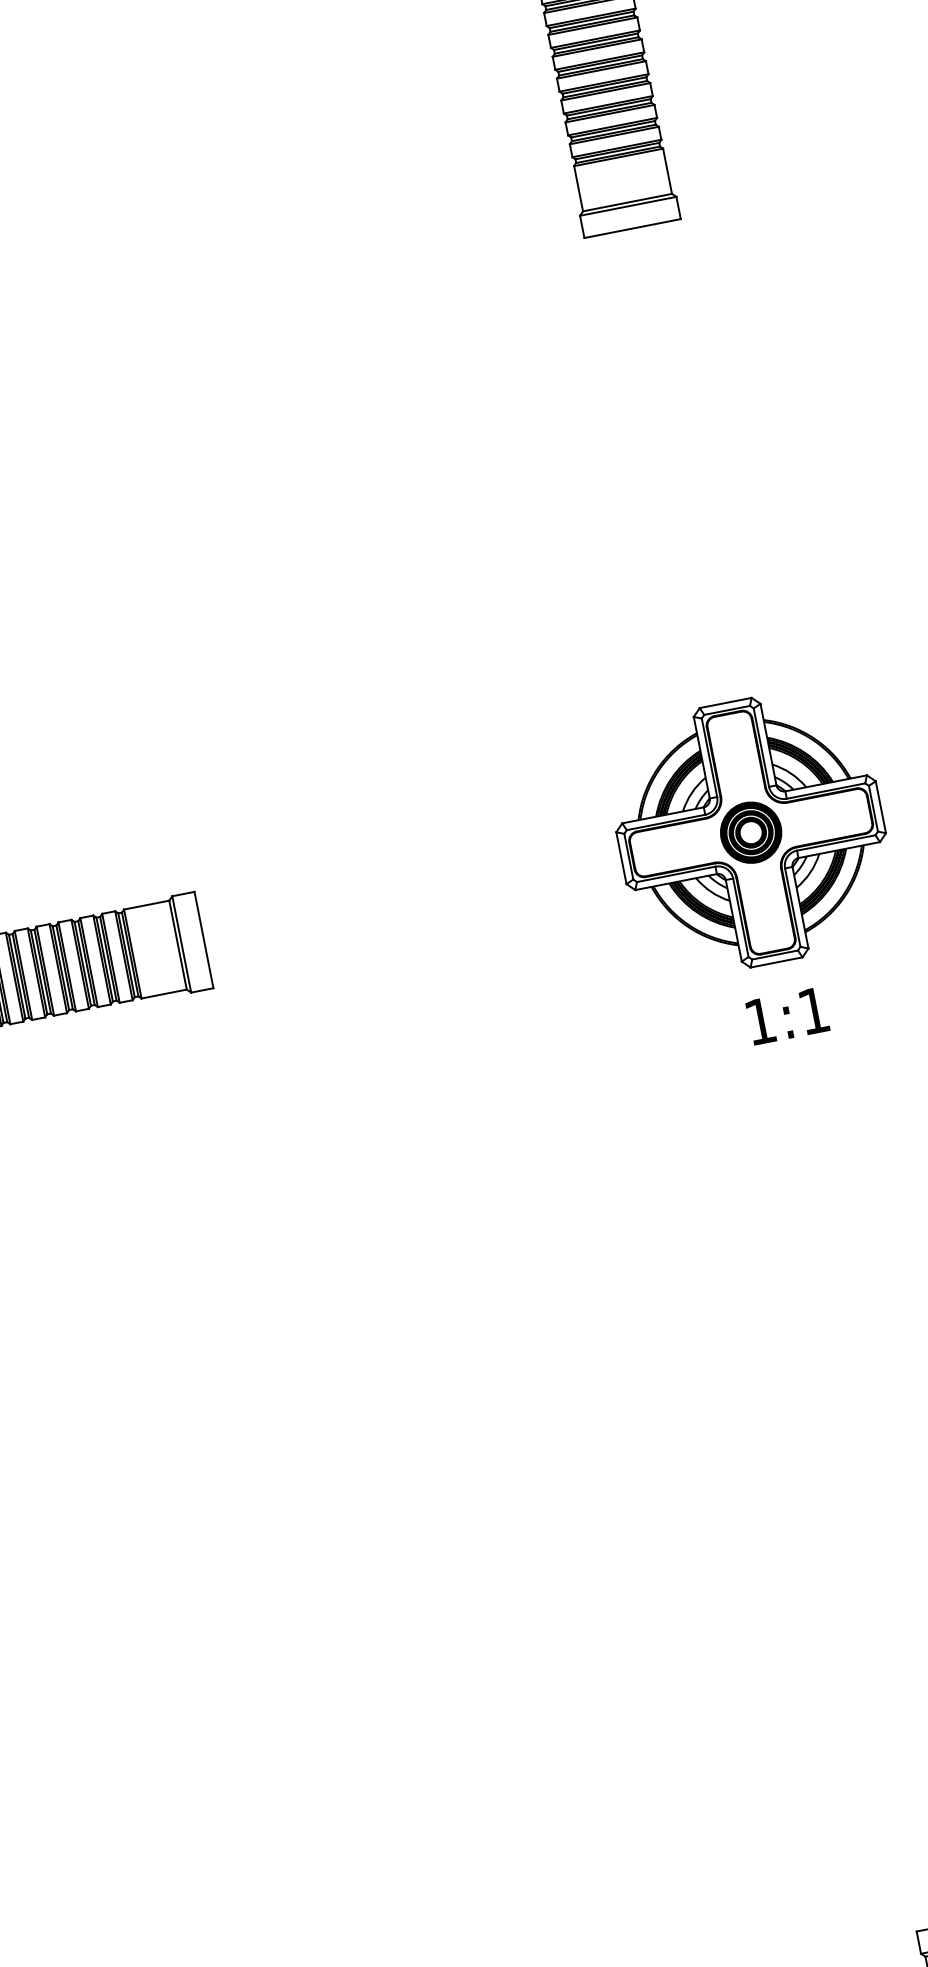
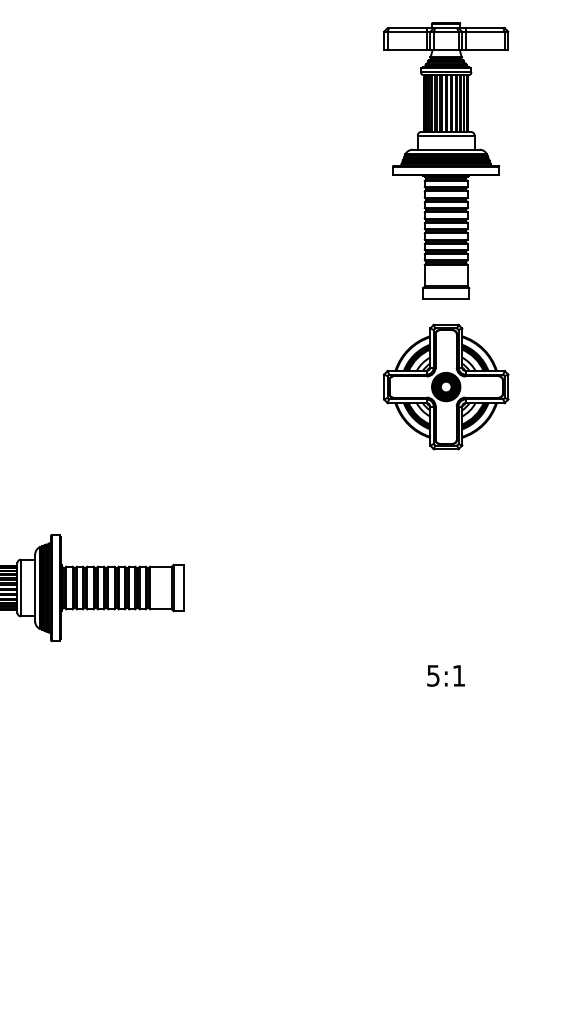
part: (751, 831) -> (446, 386), moved
text: (760, 1020) -> (433, 675), 1:1 -> 5:1

